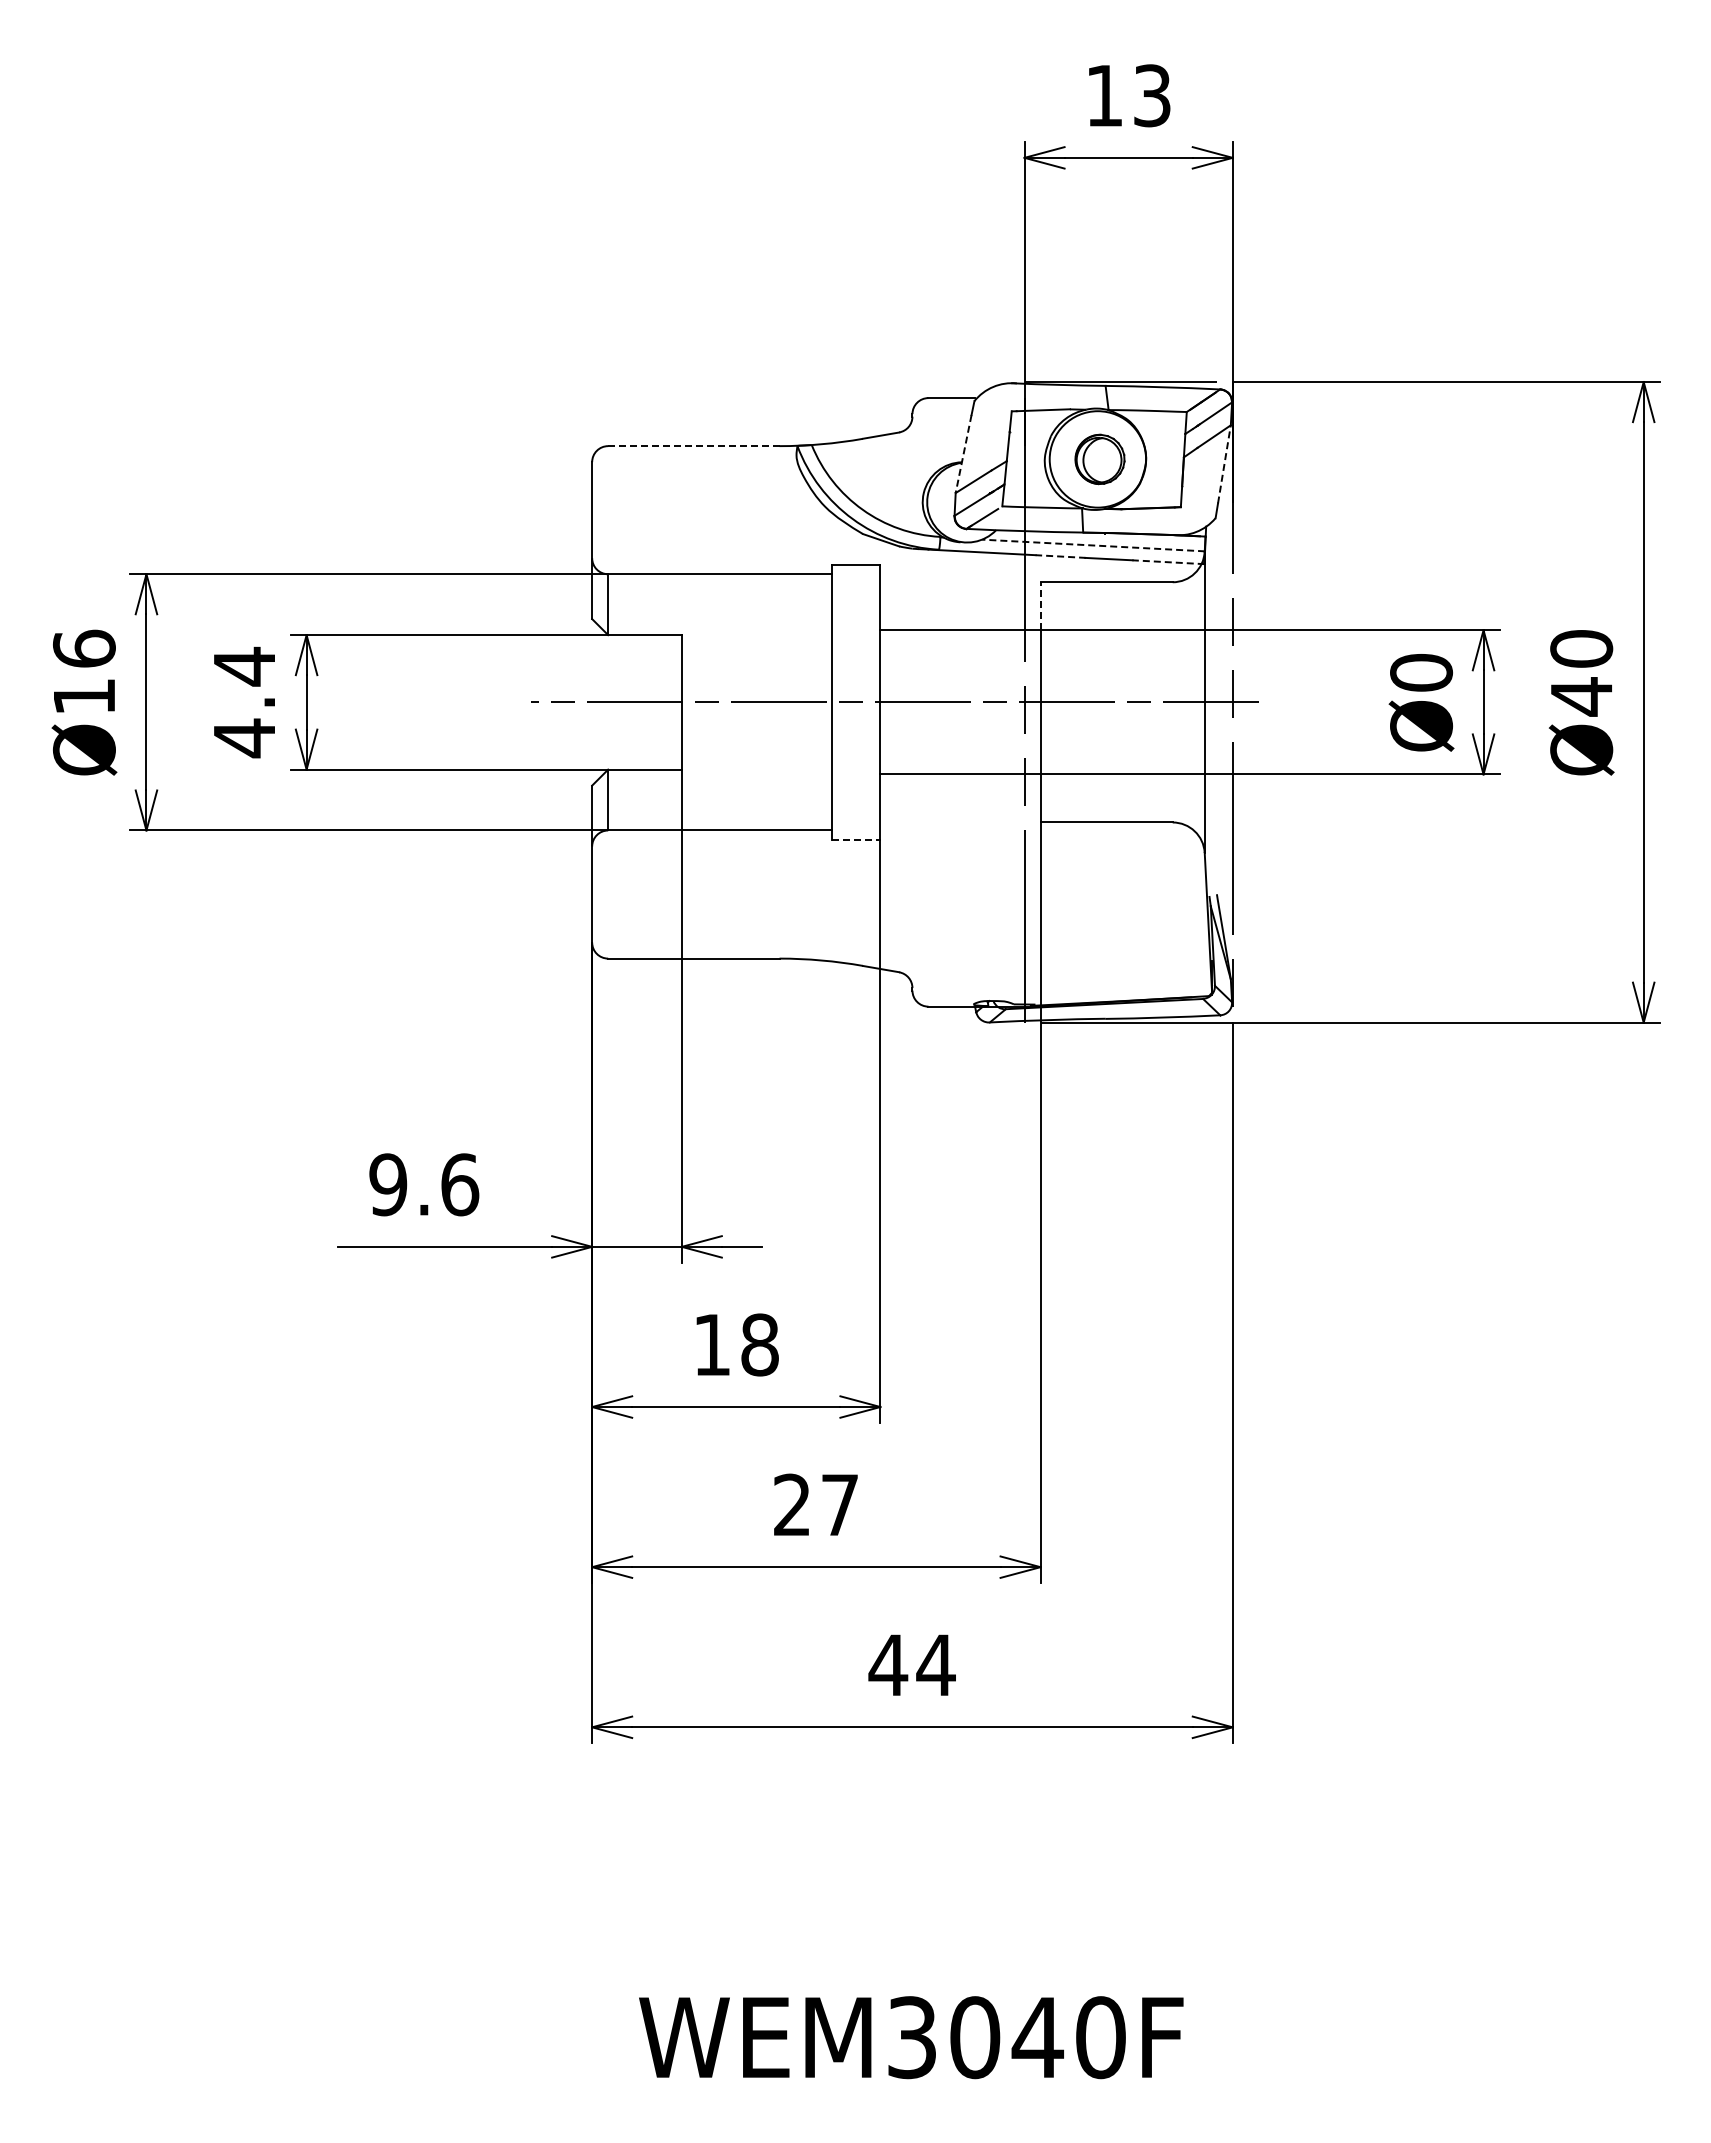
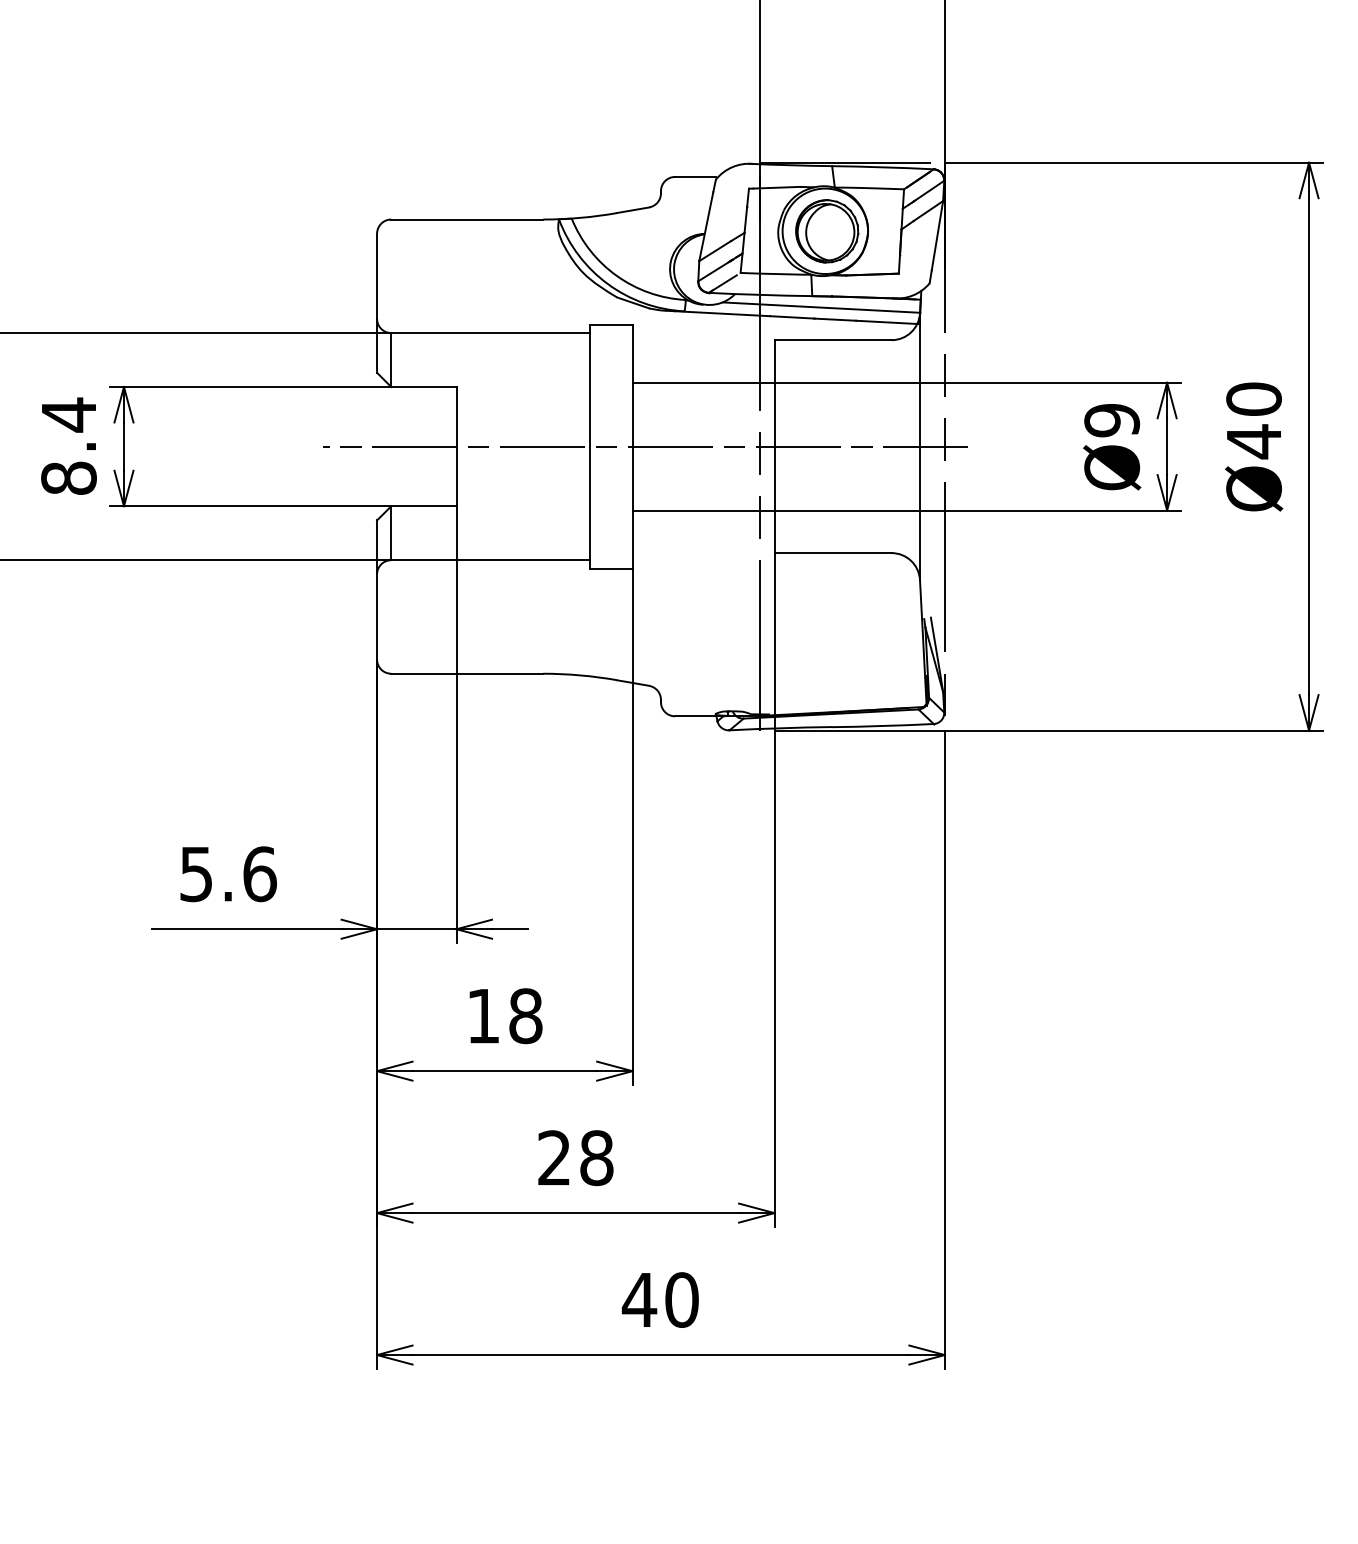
line: (693, 446) -> (466, 219), dashed -> solid
line: (963, 454) -> (706, 226), dashed -> solid
part: (1099, 459) -> (826, 231), size x1.43
line: (1224, 464) -> (937, 235), dashed -> solid
line: (1093, 545) -> (821, 307), dashed -> solid
line: (1060, 556) -> (792, 317), dashed -> solid
line: (1168, 562) -> (887, 322), dashed -> solid
line: (1040, 605) -> (774, 360), dashed -> solid
text: (1421, 672) -> (1112, 420), Ø0 -> Ø9
text: (244, 738) -> (68, 478), 4.4 -> 8.4
line: (856, 840) -> (611, 569), dashed -> solid
text: (388, 1184) -> (196, 873), 9.6 -> 5.6
text: (839, 1504) -> (596, 1157), 27 -> 28
text: (935, 1664) -> (681, 1299), 44 -> 40

